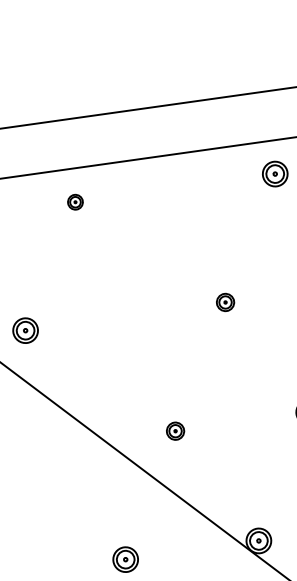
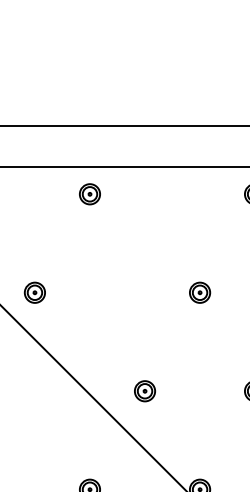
part: (74, 202) -> (89, 194), size x1.67
part: (225, 302) -> (200, 292), size x1.43
part: (174, 431) -> (144, 391), size x1.43

